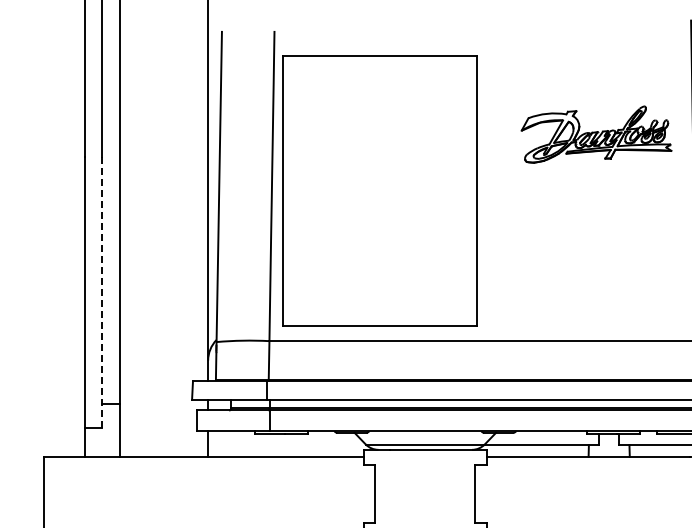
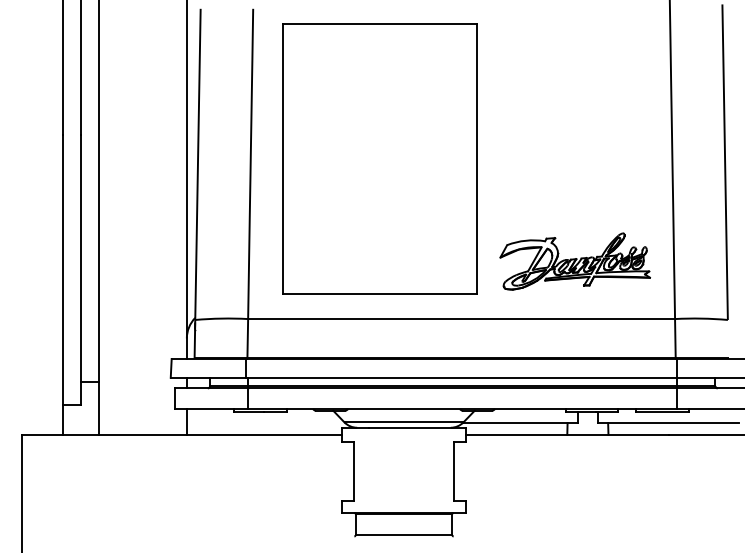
part: (595, 134) -> (574, 261), moved
part: (379, 190) -> (379, 158), moved
line: (102, 291) -> (81, 269), dashed -> solid

